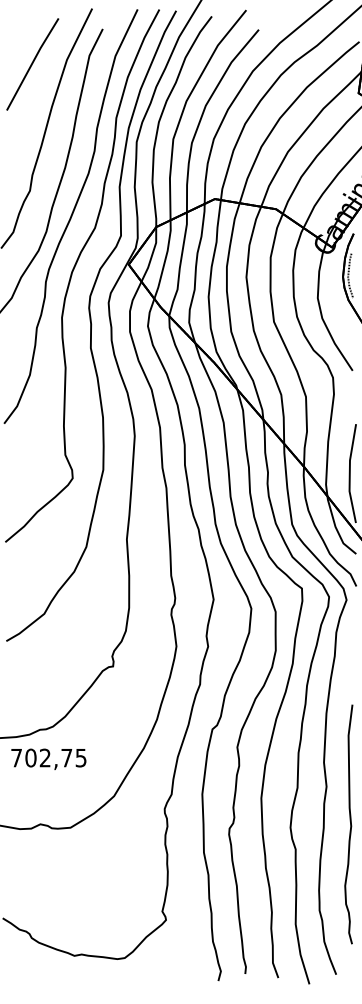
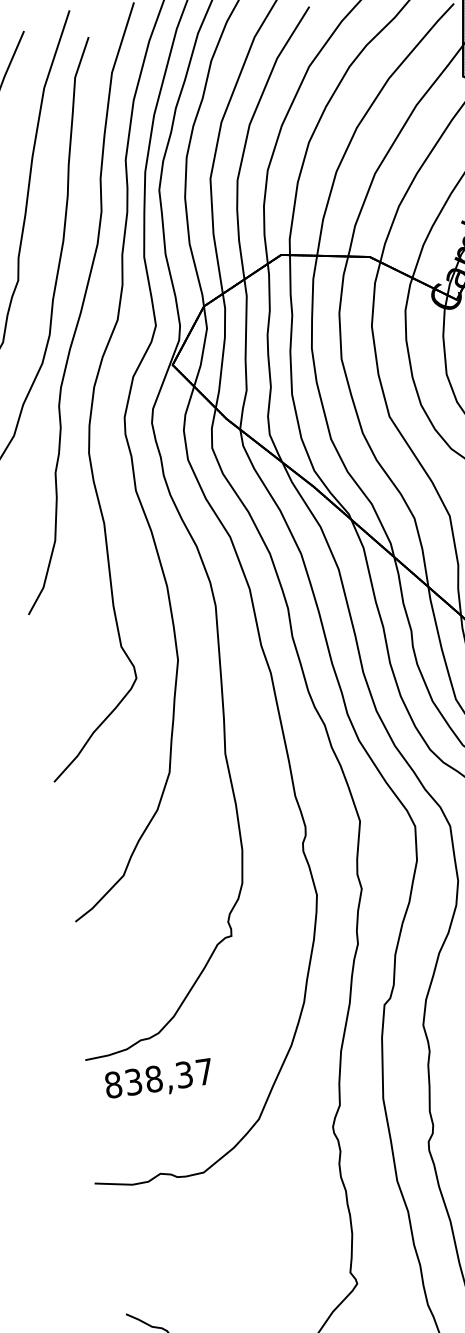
text: (48, 757) -> (158, 1077), 702,75 -> 838,37

